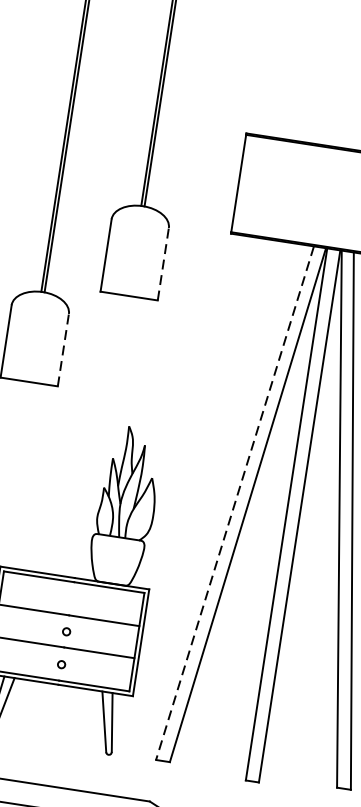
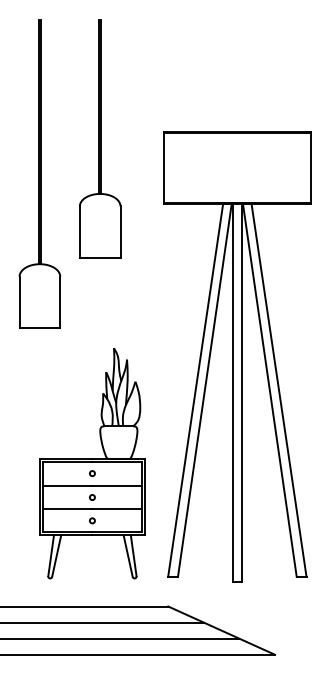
line: (163, 264) -> (120, 232), dashed -> solid
line: (63, 350) -> (60, 302), dashed -> solid
line: (234, 503) -> (195, 390), dashed -> solid
circle: (71, 598) -> (92, 473), added

